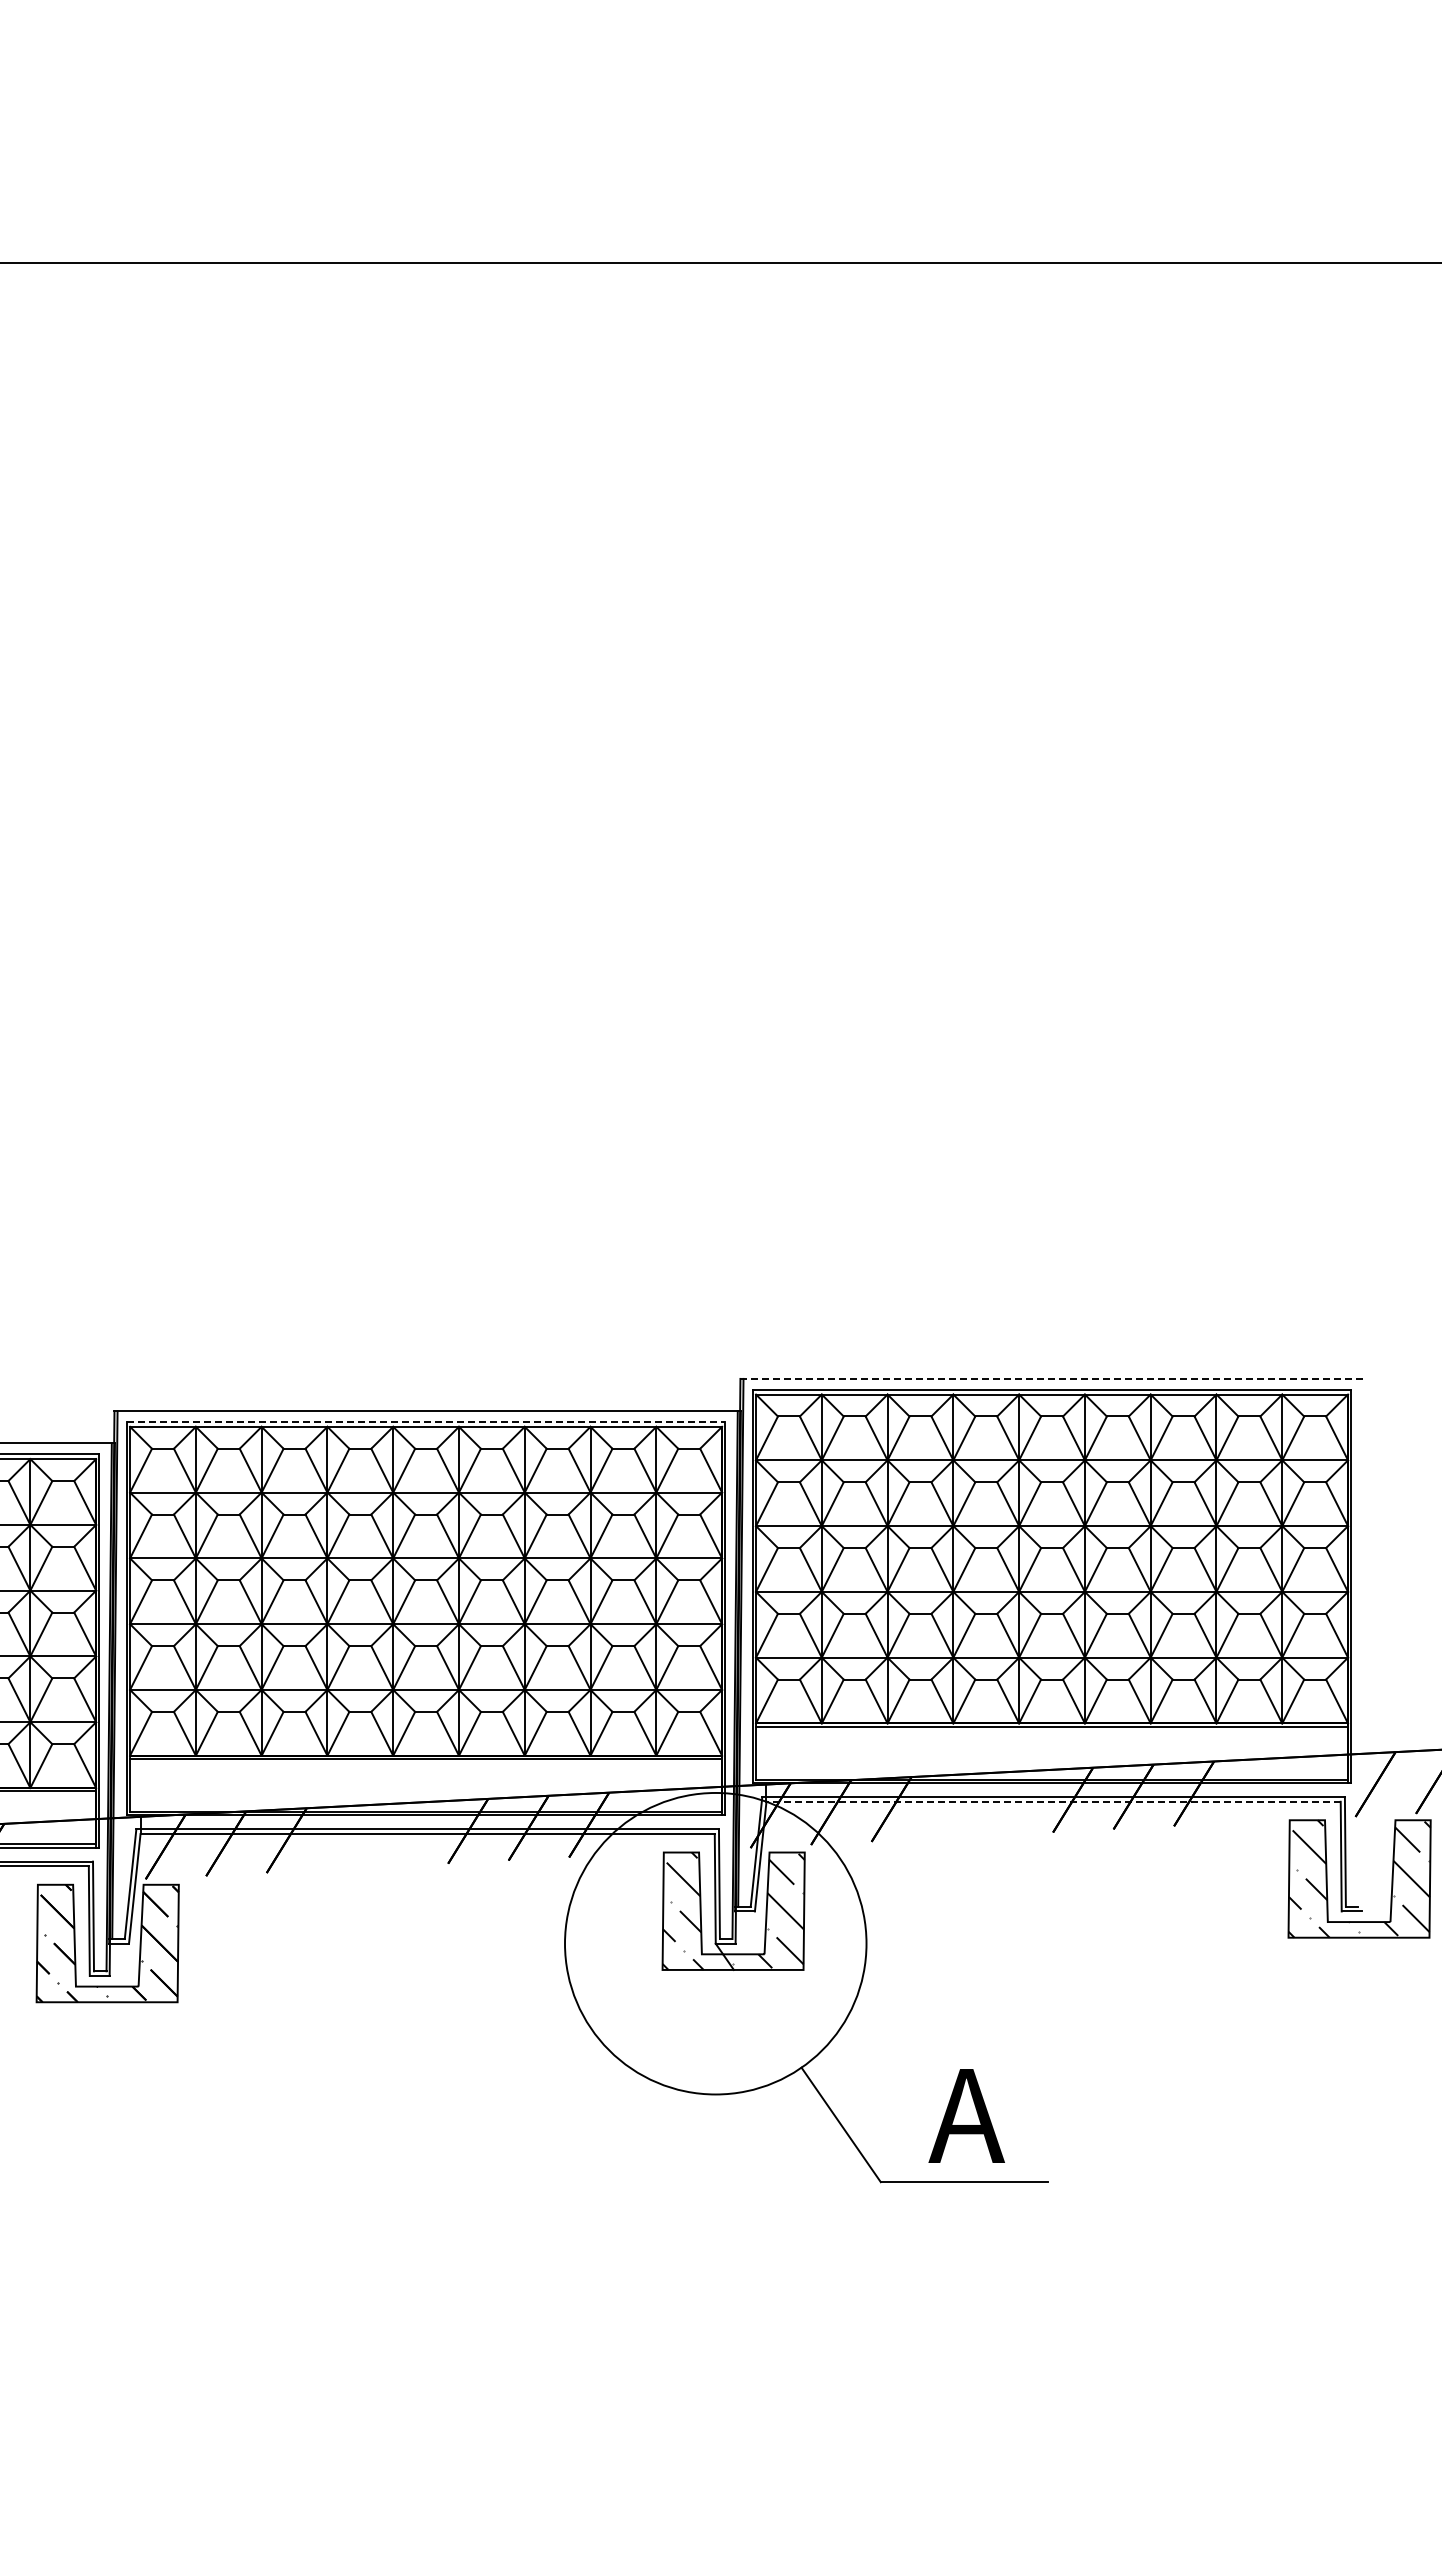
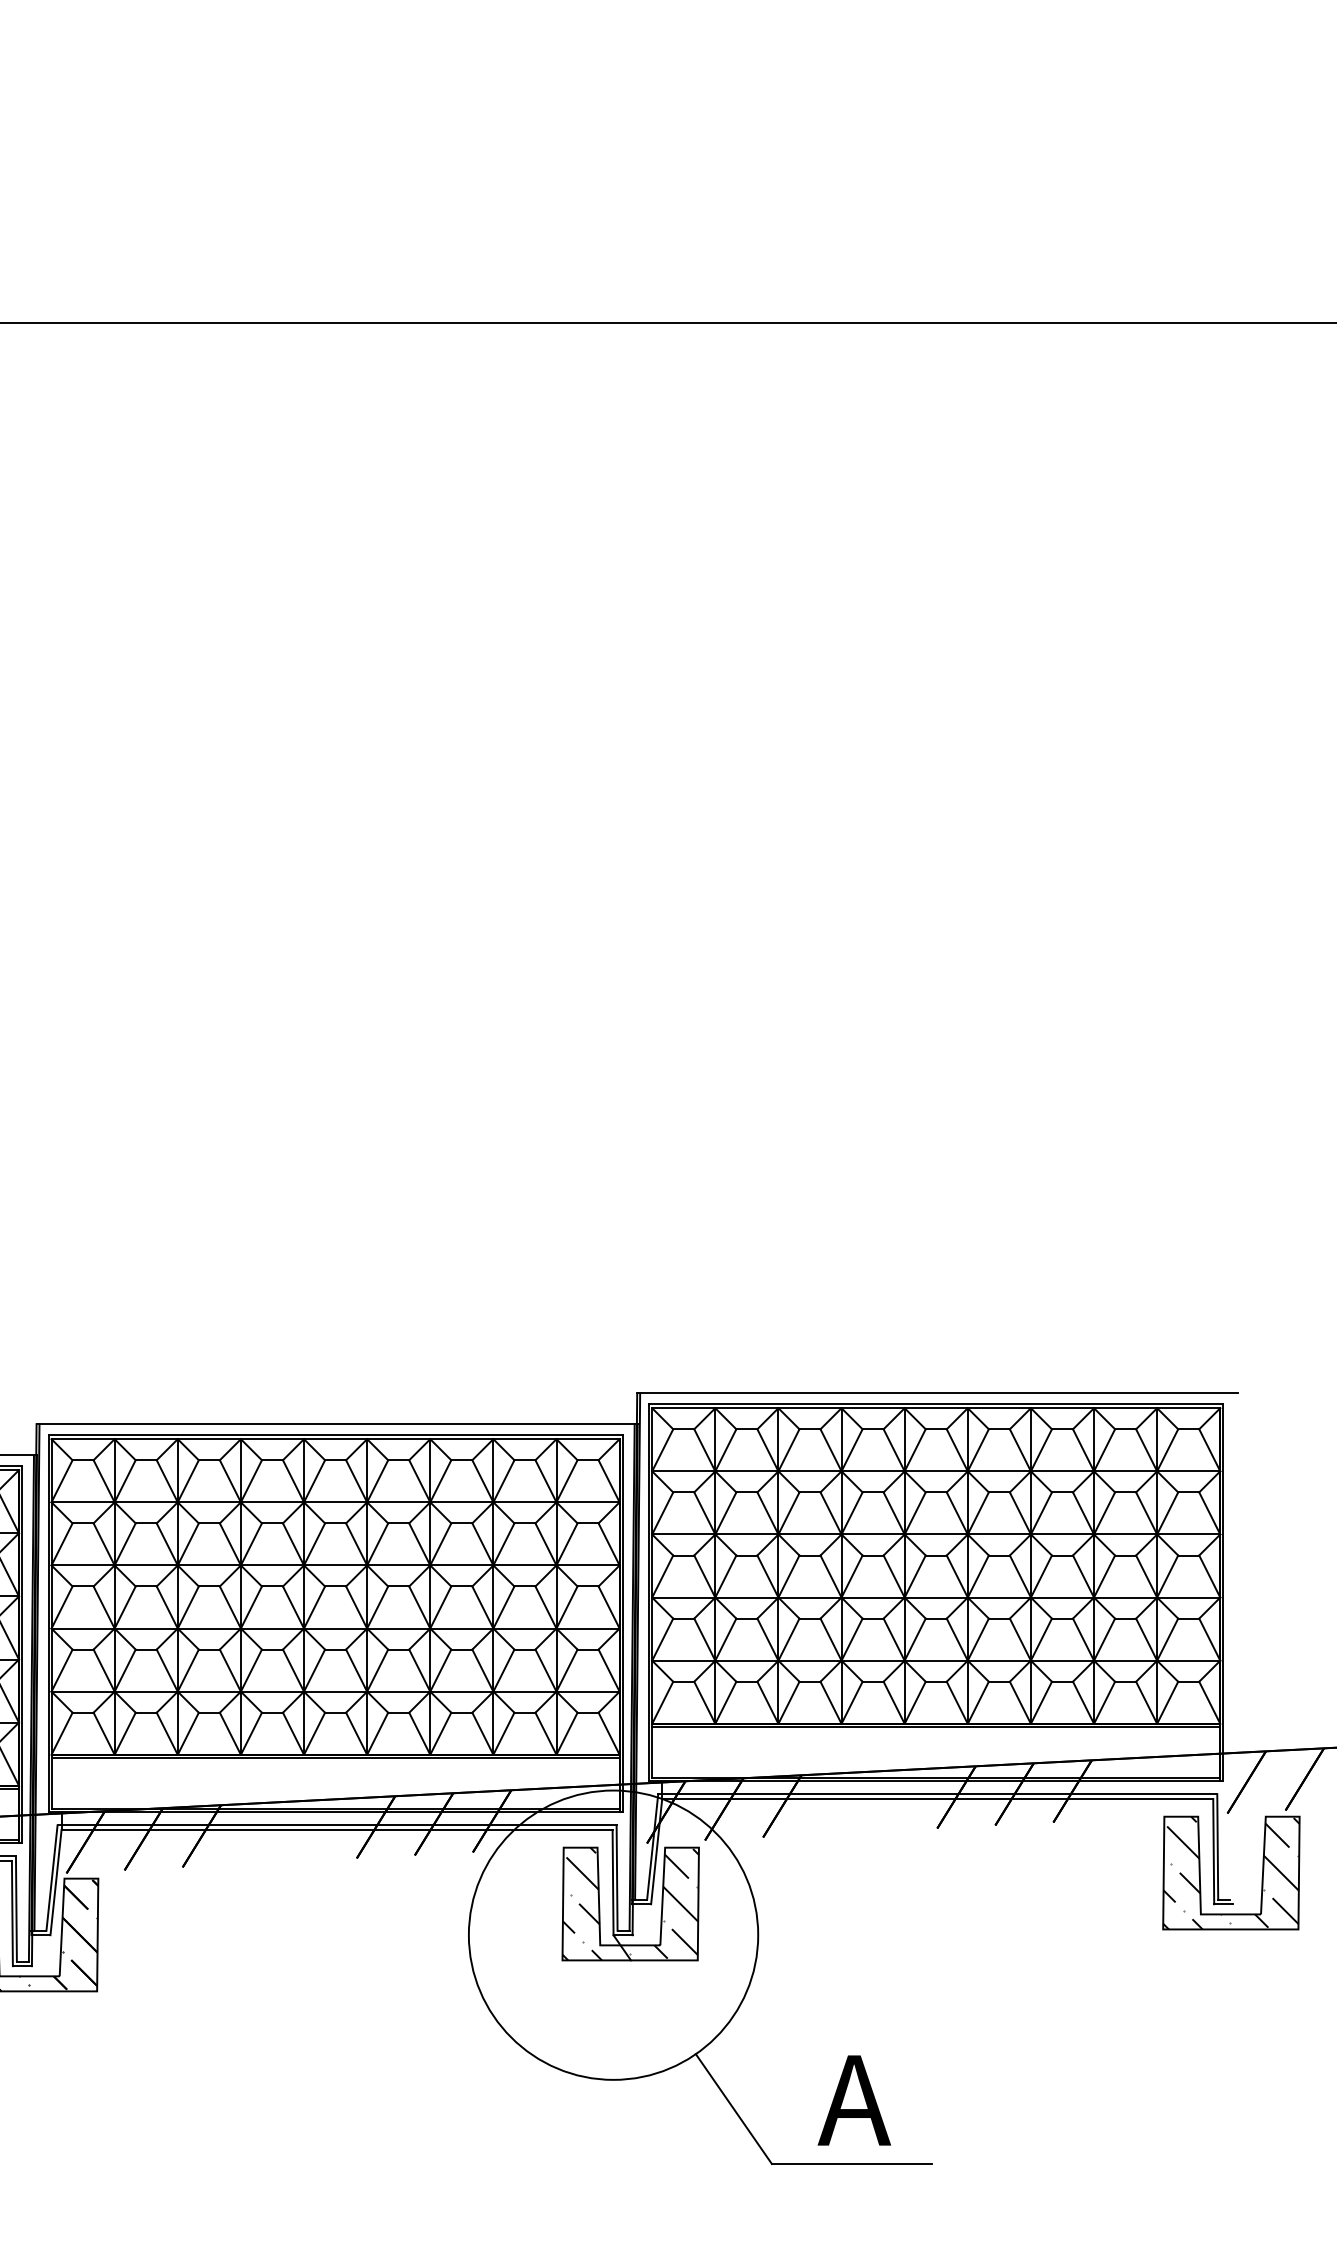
line: (1054, 1378) -> (938, 1392), dashed -> solid
line: (426, 1422) -> (335, 1435), dashed -> solid
line: (1053, 1801) -> (937, 1798), dashed -> solid

